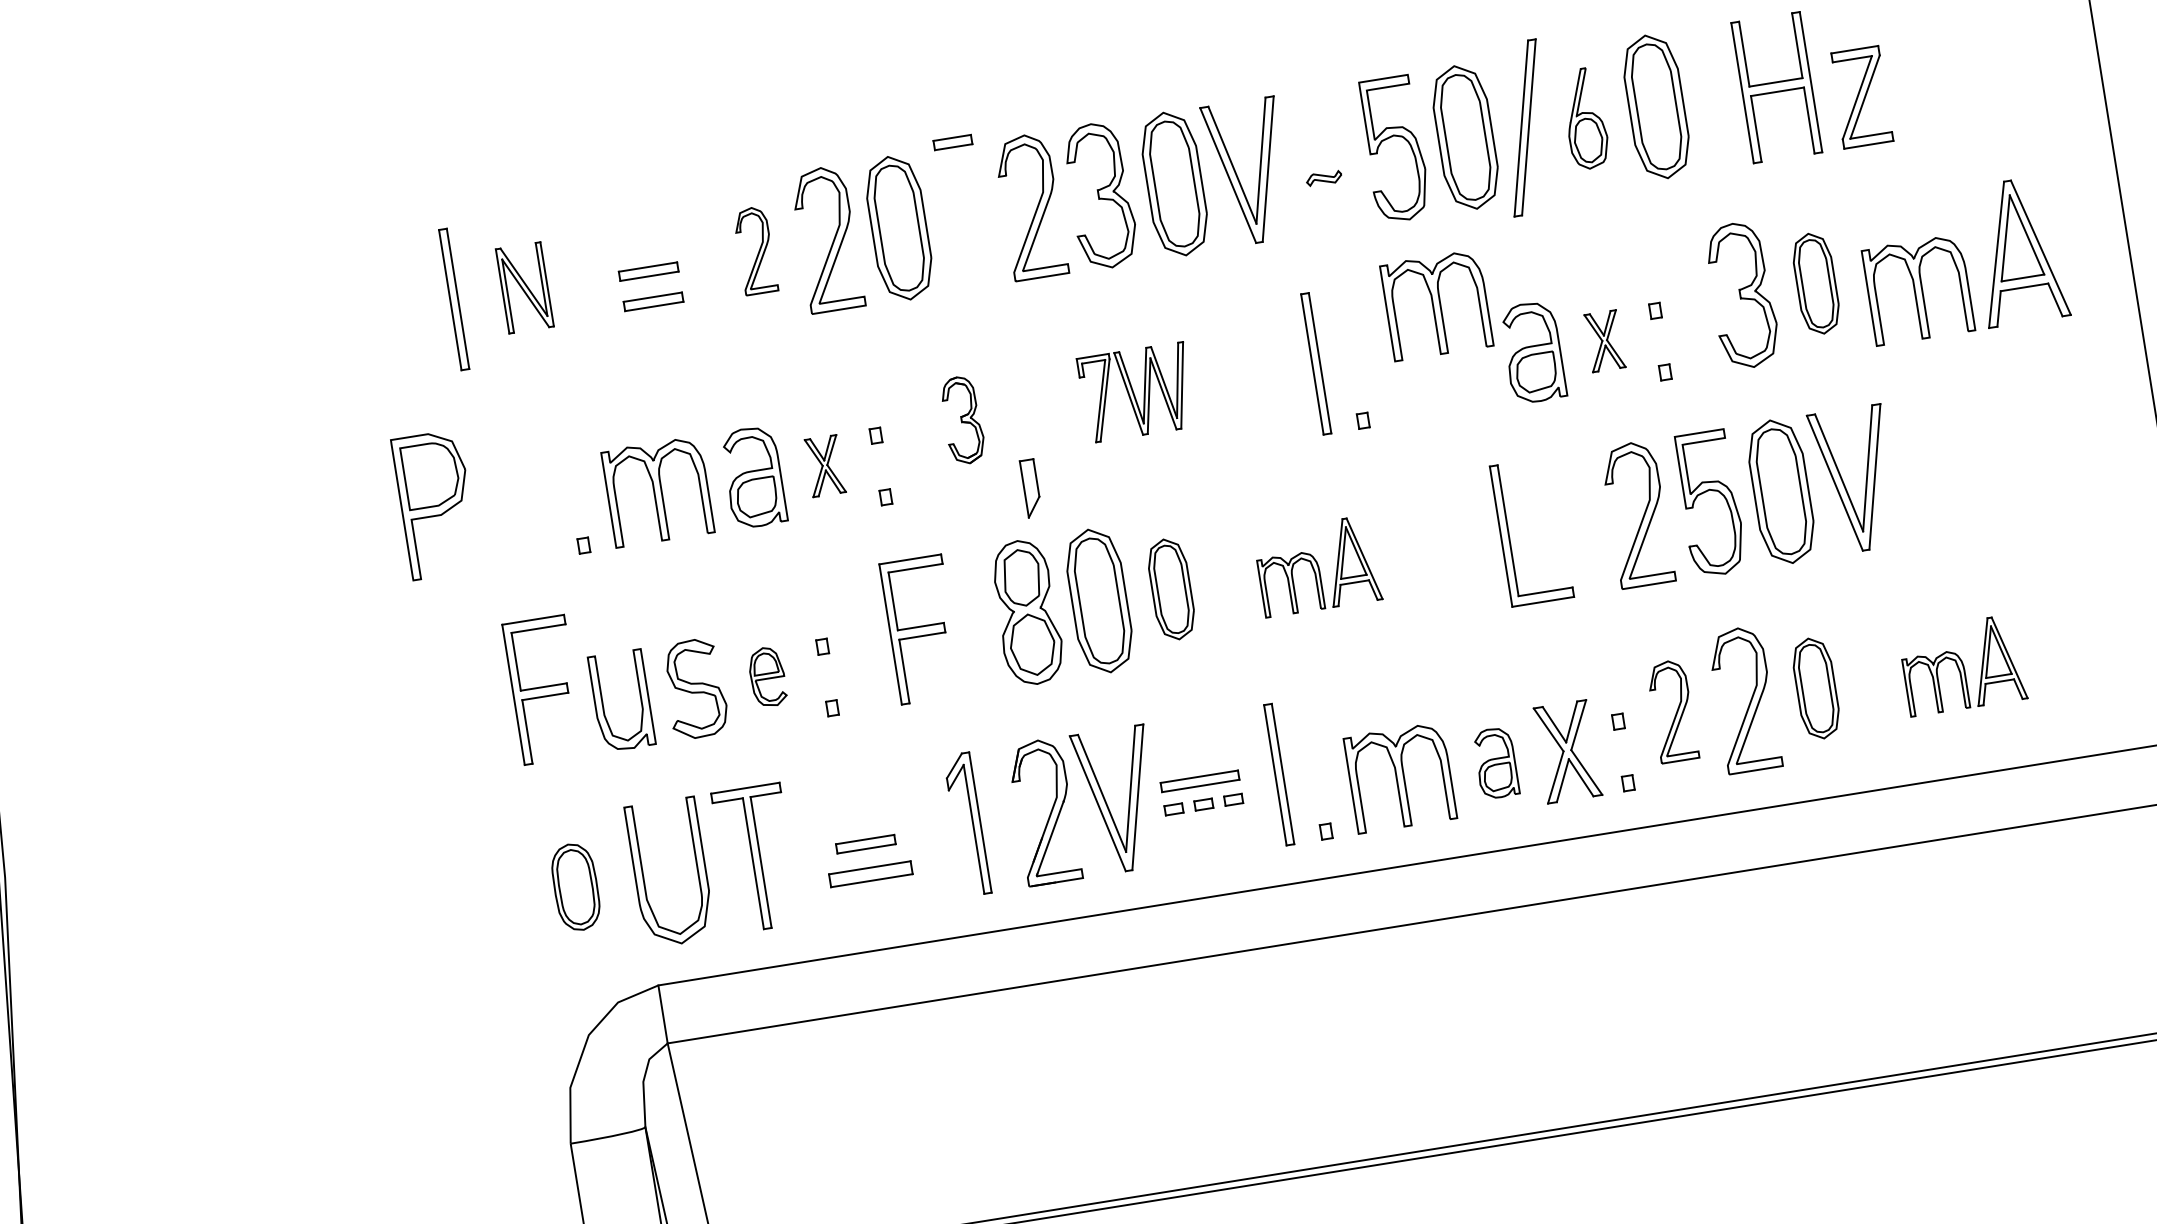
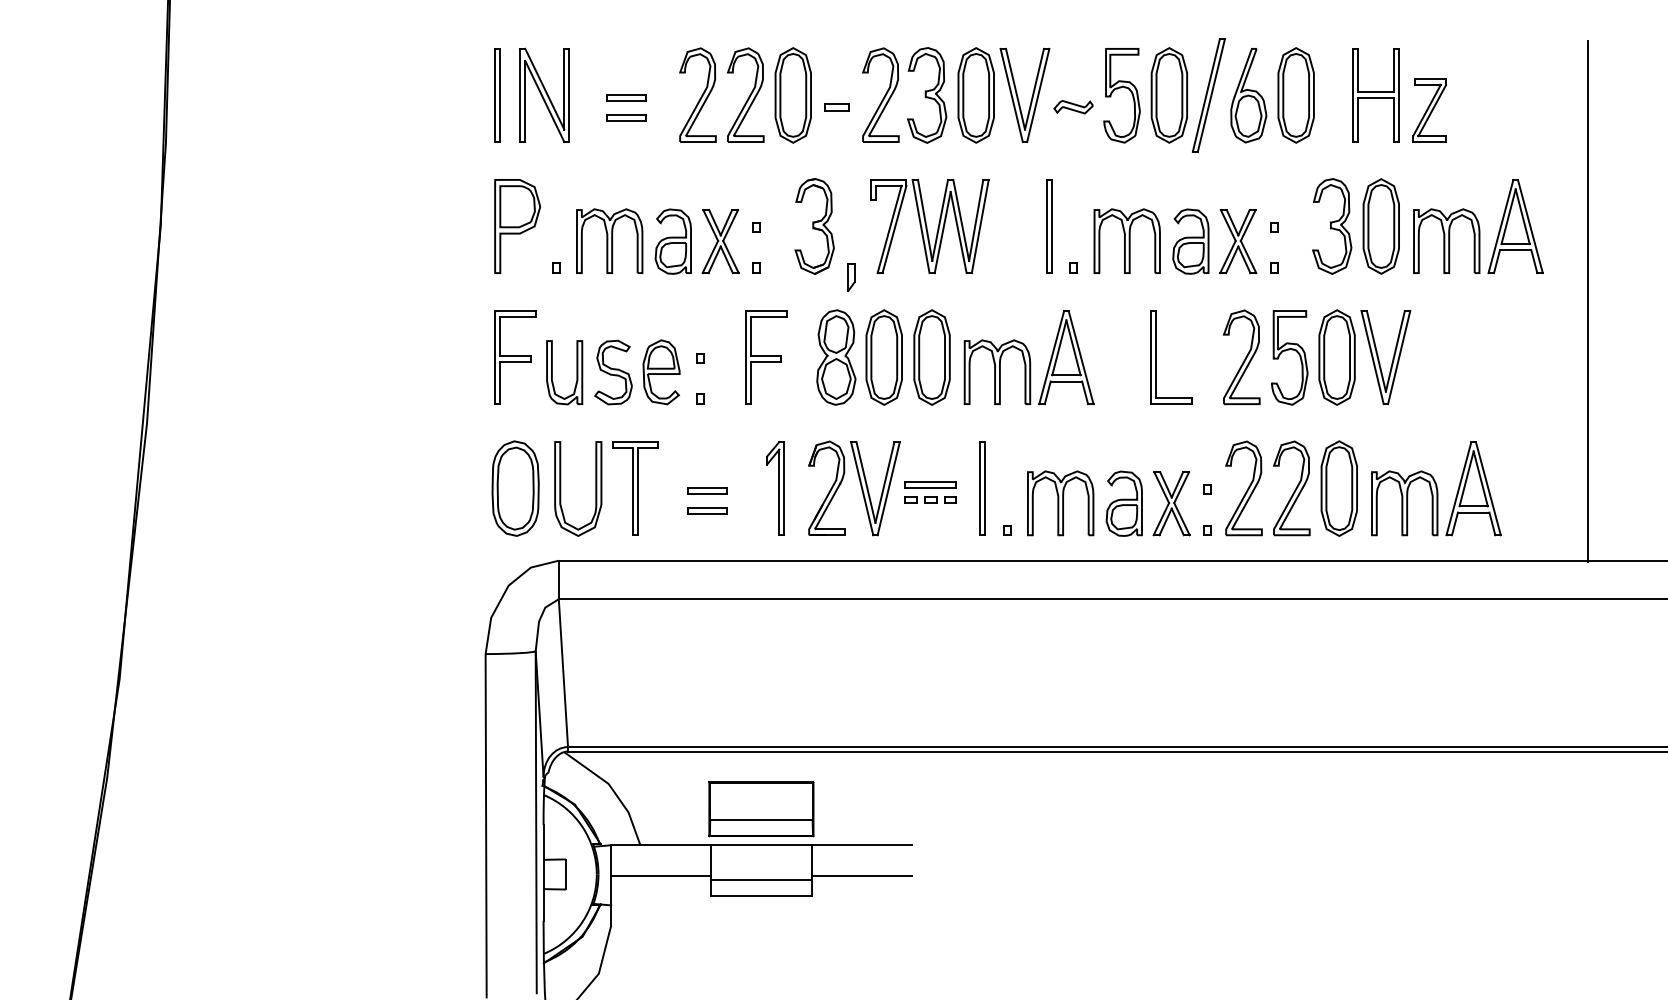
part: (1584, 118) -> (1248, 95), size x1.43
part: (952, 142) -> (836, 107), moved
part: (1324, 178) -> (1073, 107), size x1.67
part: (754, 249) -> (697, 94), size x1.67
part: (1815, 283) -> (1380, 226), size x1.43
part: (524, 286) -> (544, 94), size x1.67
part: (1435, 304) -> (1126, 240), moved
part: (1604, 340) -> (1238, 241), size x1.67
part: (1136, 392) -> (929, 226), size x1.67
part: (962, 420) -> (814, 226), size x1.67
part: (824, 465) -> (720, 241), size x1.67
part: (1030, 488) -> (851, 277), size x0.71
part: (435, 504) -> (517, 226), moved
part: (1316, 566) -> (1028, 357), size x1.67
part: (1170, 589) -> (931, 357), size x1.43
part: (1962, 664) -> (1436, 488), size x1.67
part: (767, 677) -> (661, 372), size x1.67
part: (1815, 688) -> (1338, 488), size x1.43
part: (1672, 711) -> (1243, 488), size x1.43
part: (1494, 763) -> (1123, 503), size x1.43
part: (870, 873) -> (707, 510), size x0.71
part: (575, 887) -> (515, 488), size x1.67

